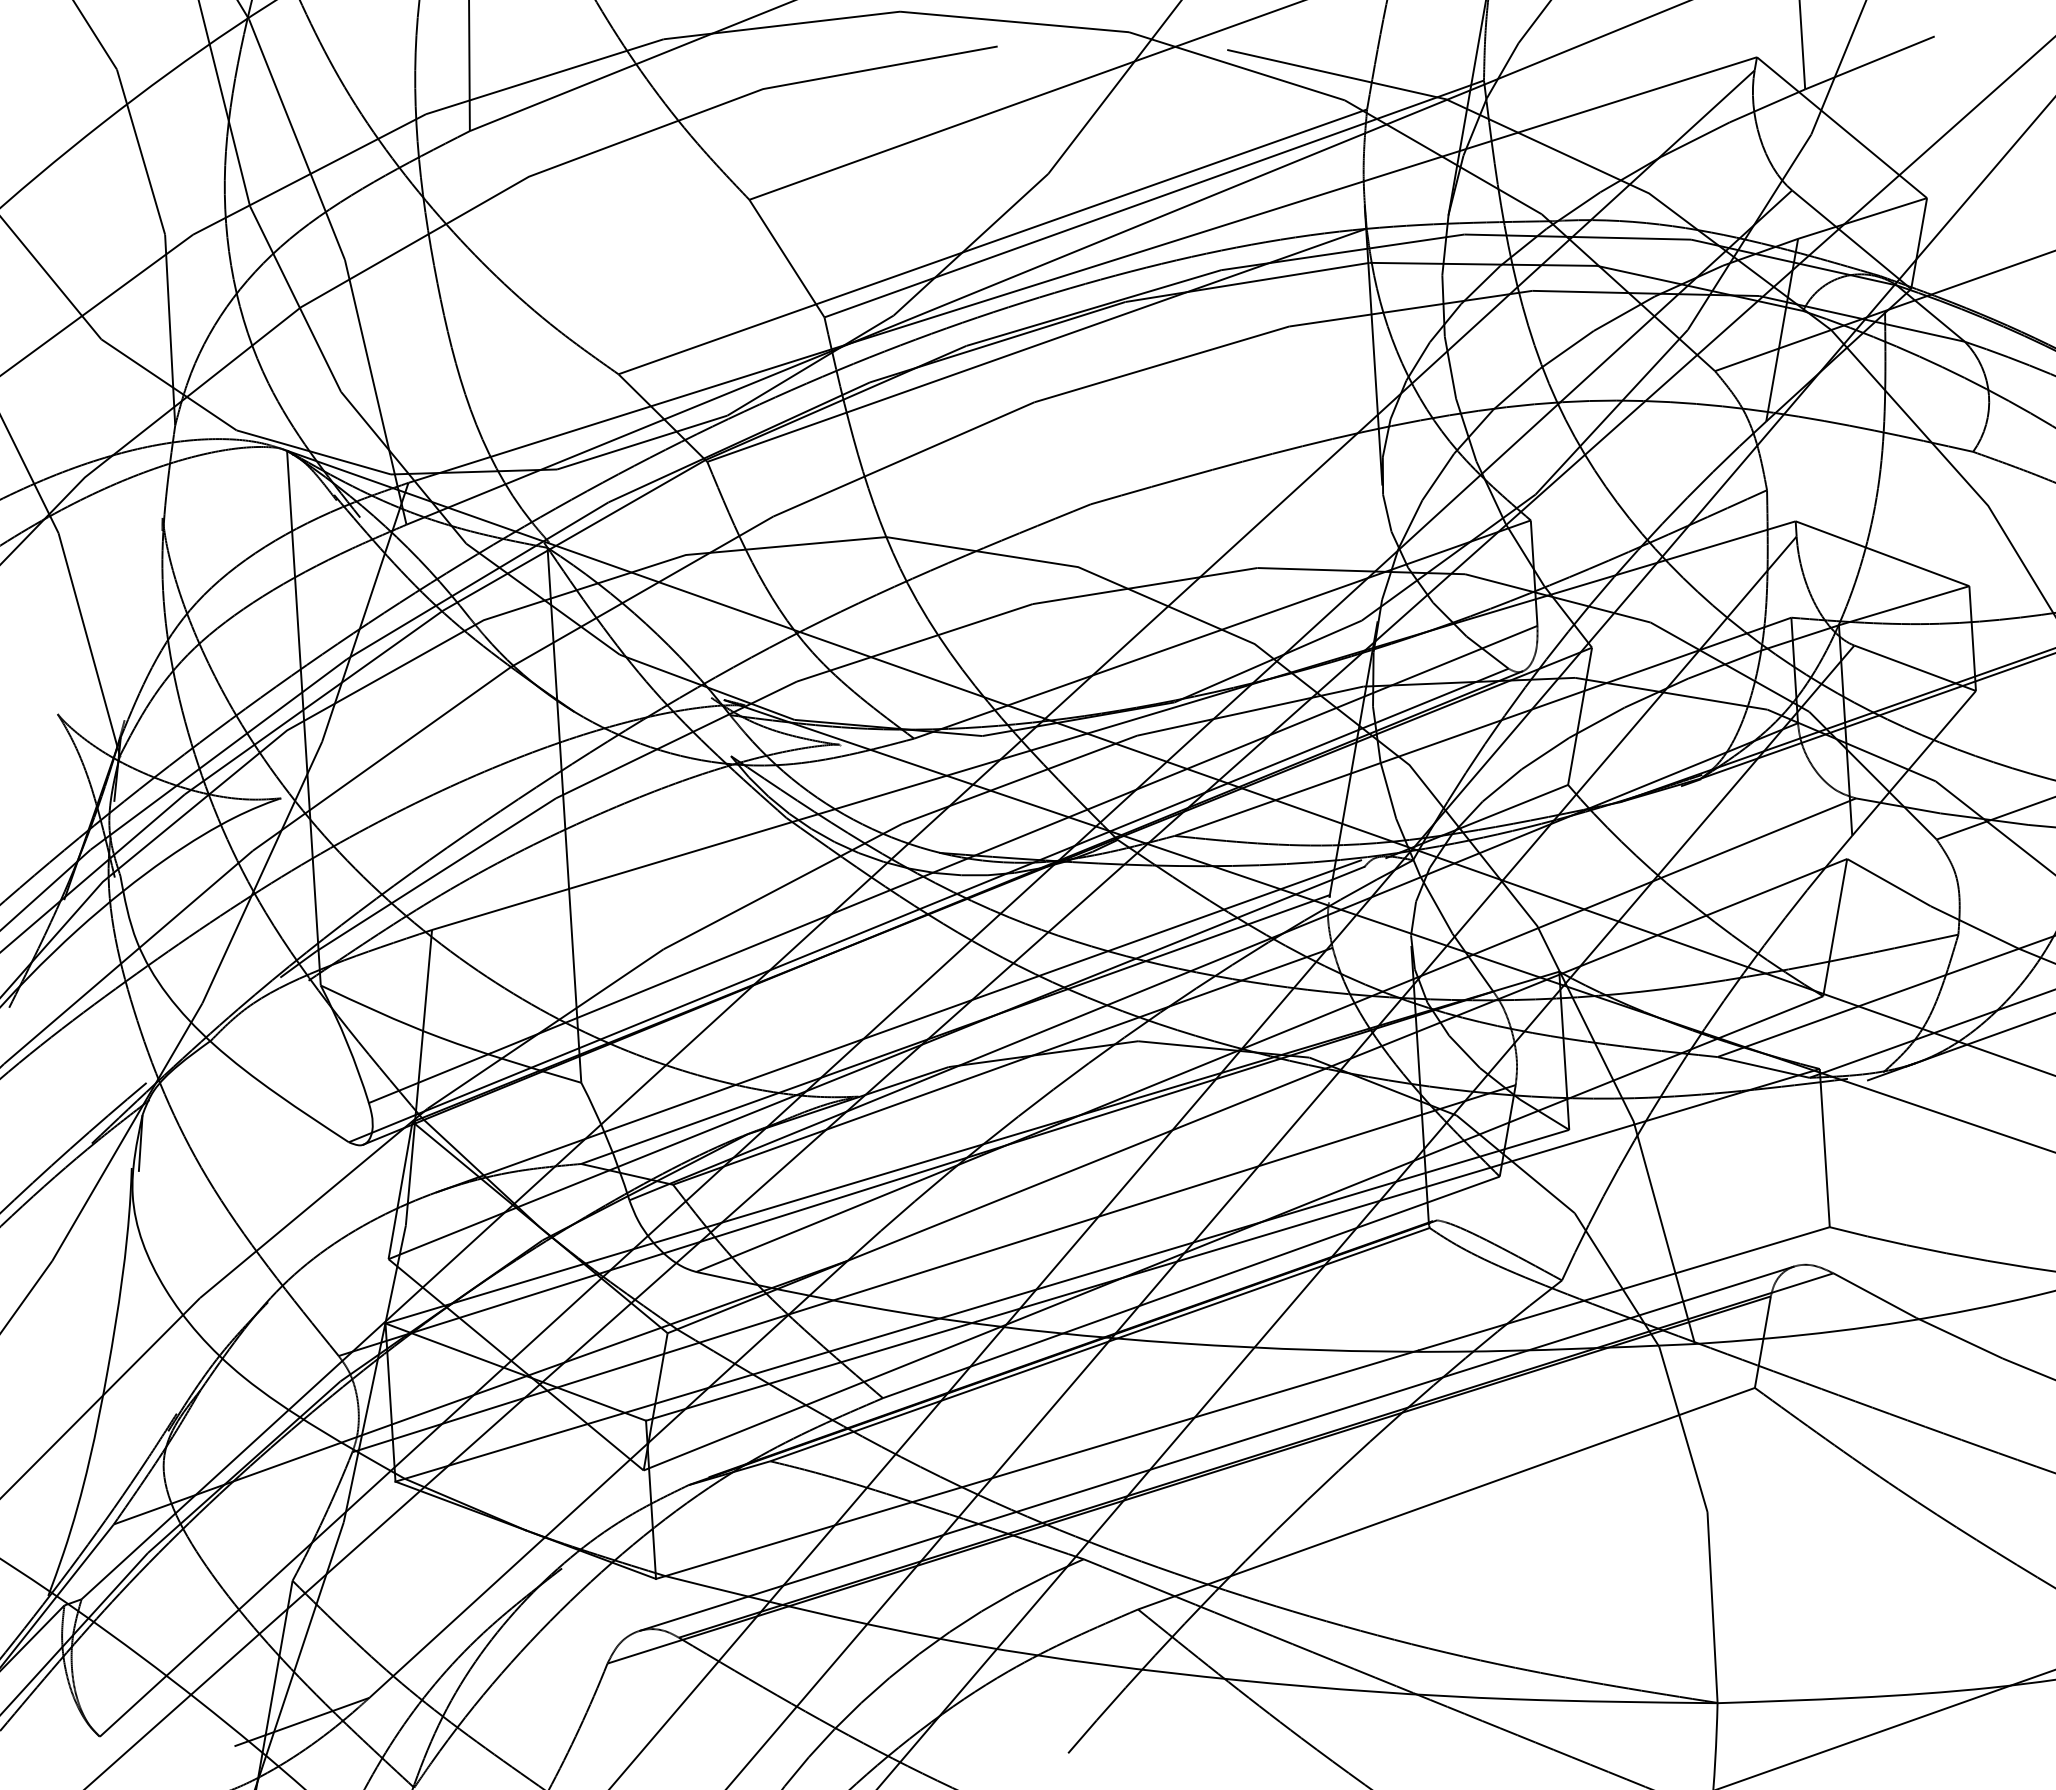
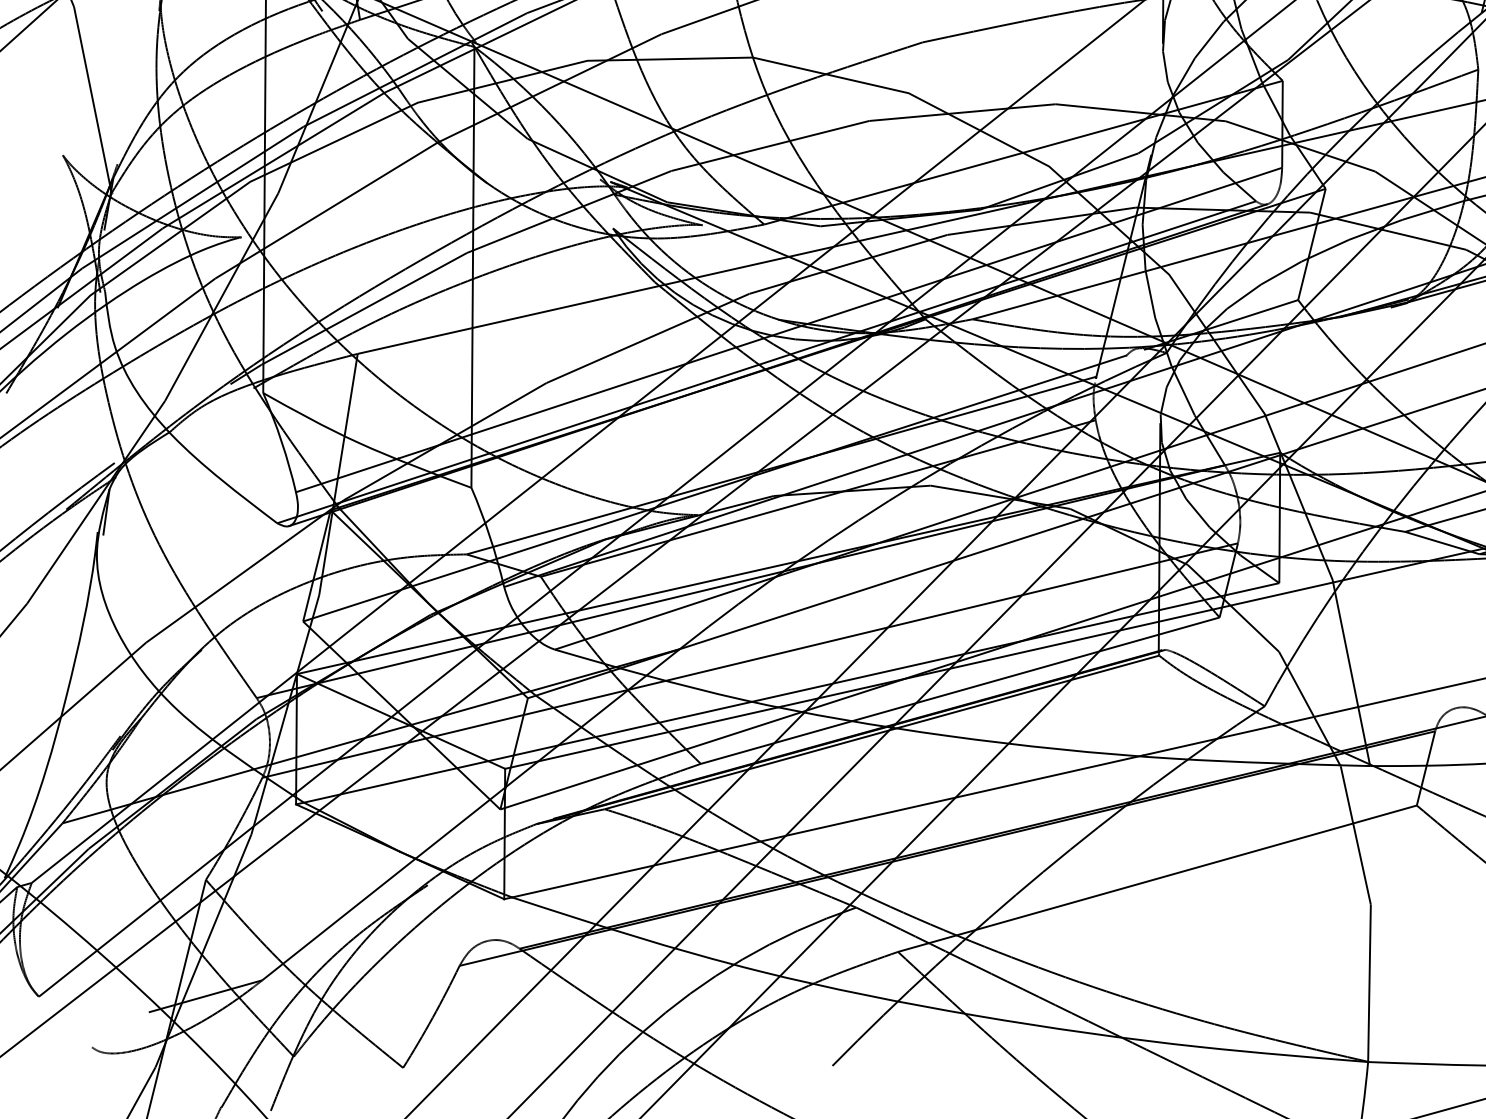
line: (898, 1026) -> (734, 459), removed
line: (1216, 1448) -> (971, 824), removed

